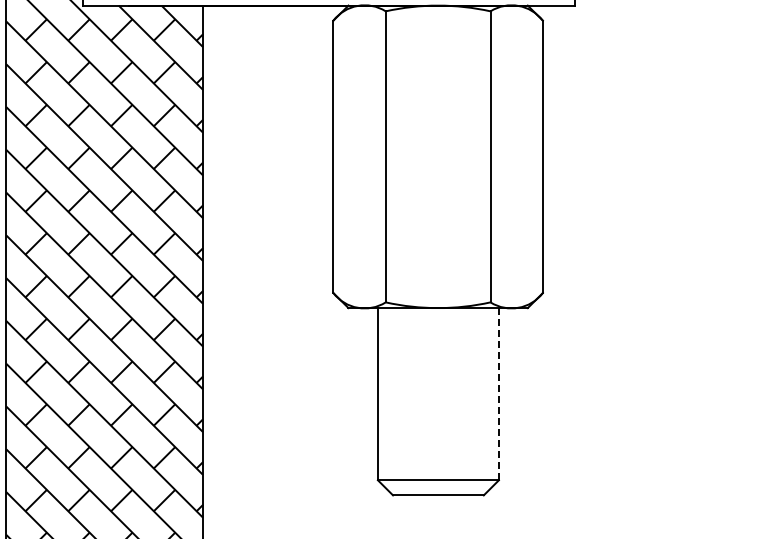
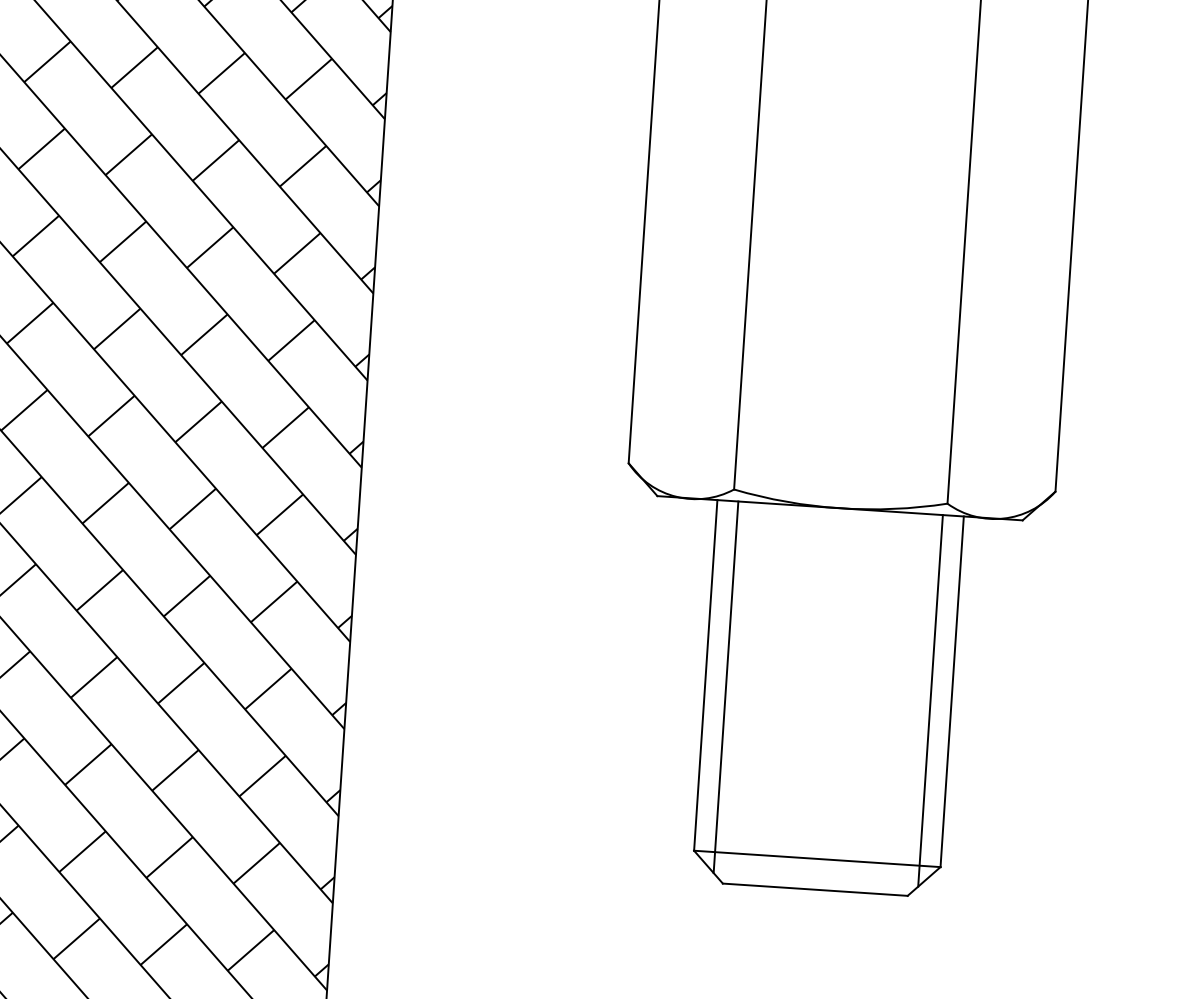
line: (498, 394) -> (951, 692), dashed -> solid
line: (388, 399) -> (726, 687), added
line: (488, 399) -> (930, 701), added

